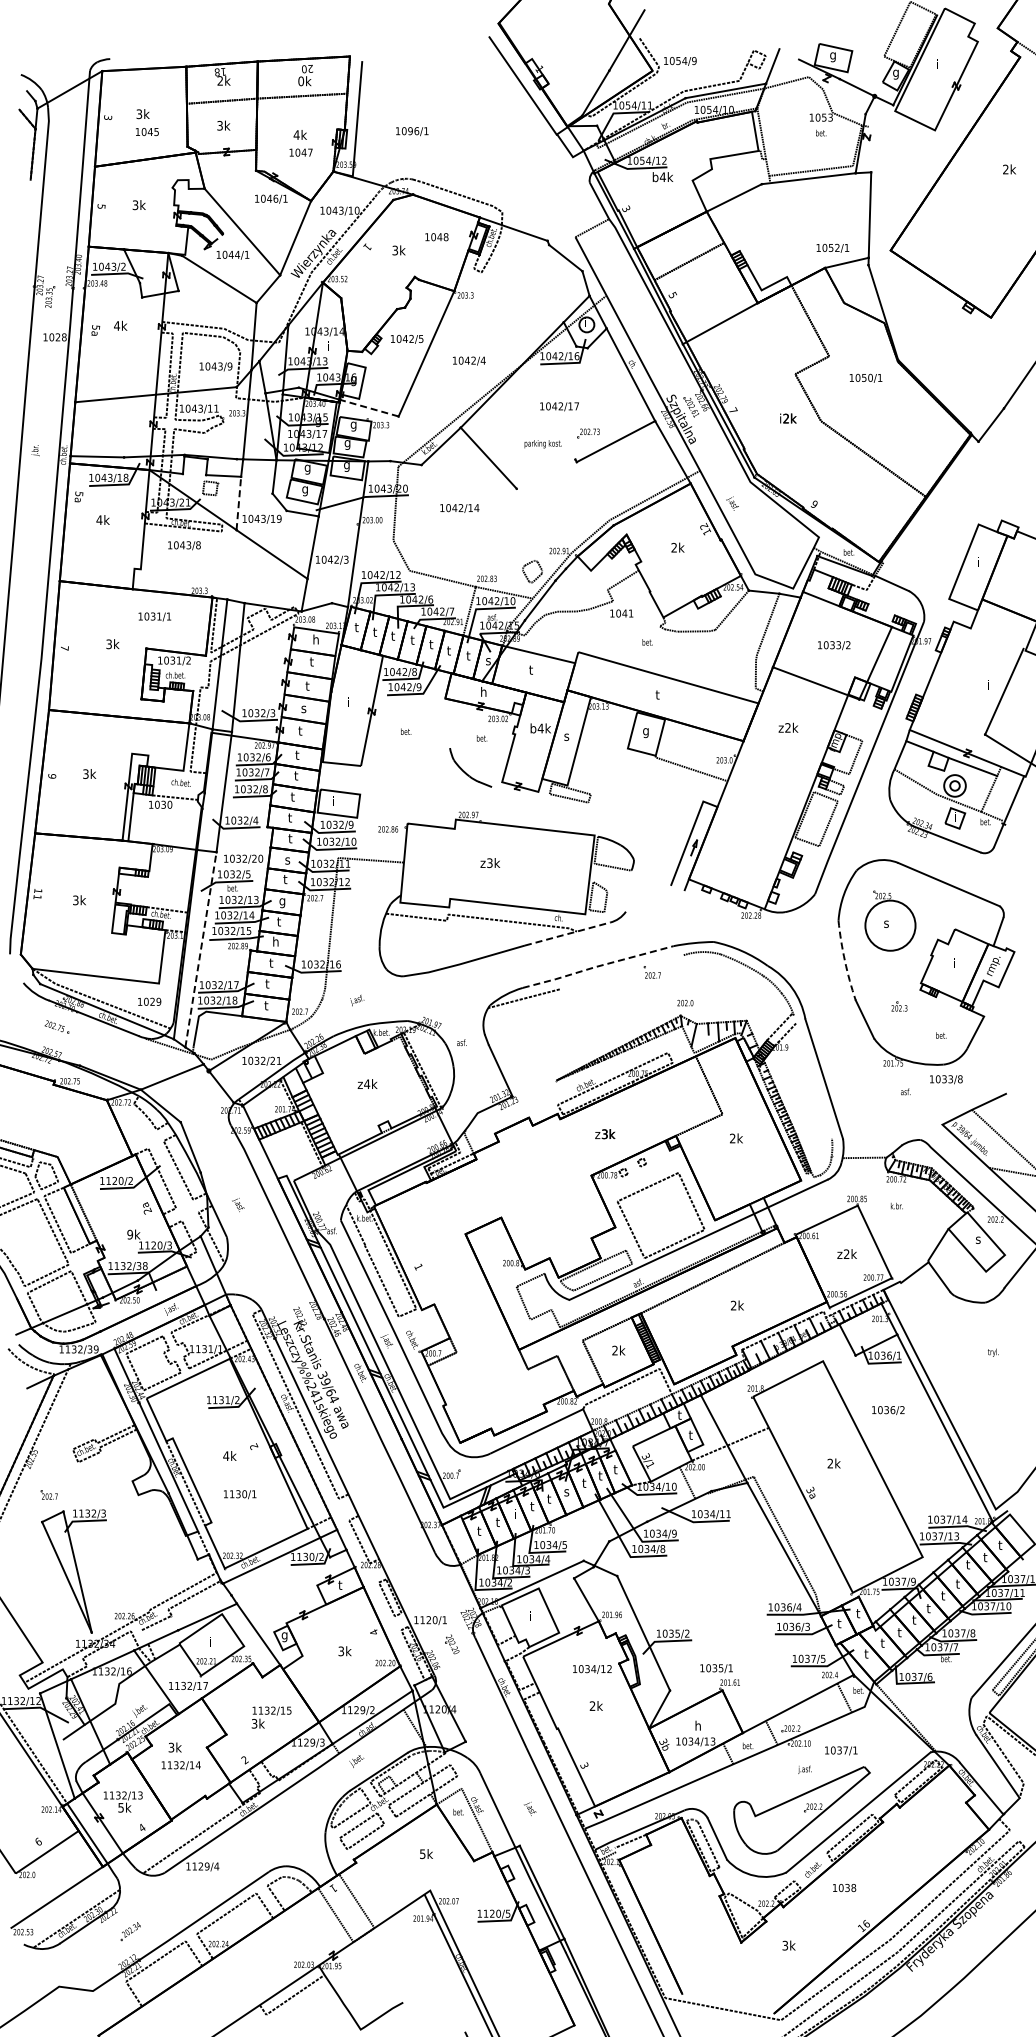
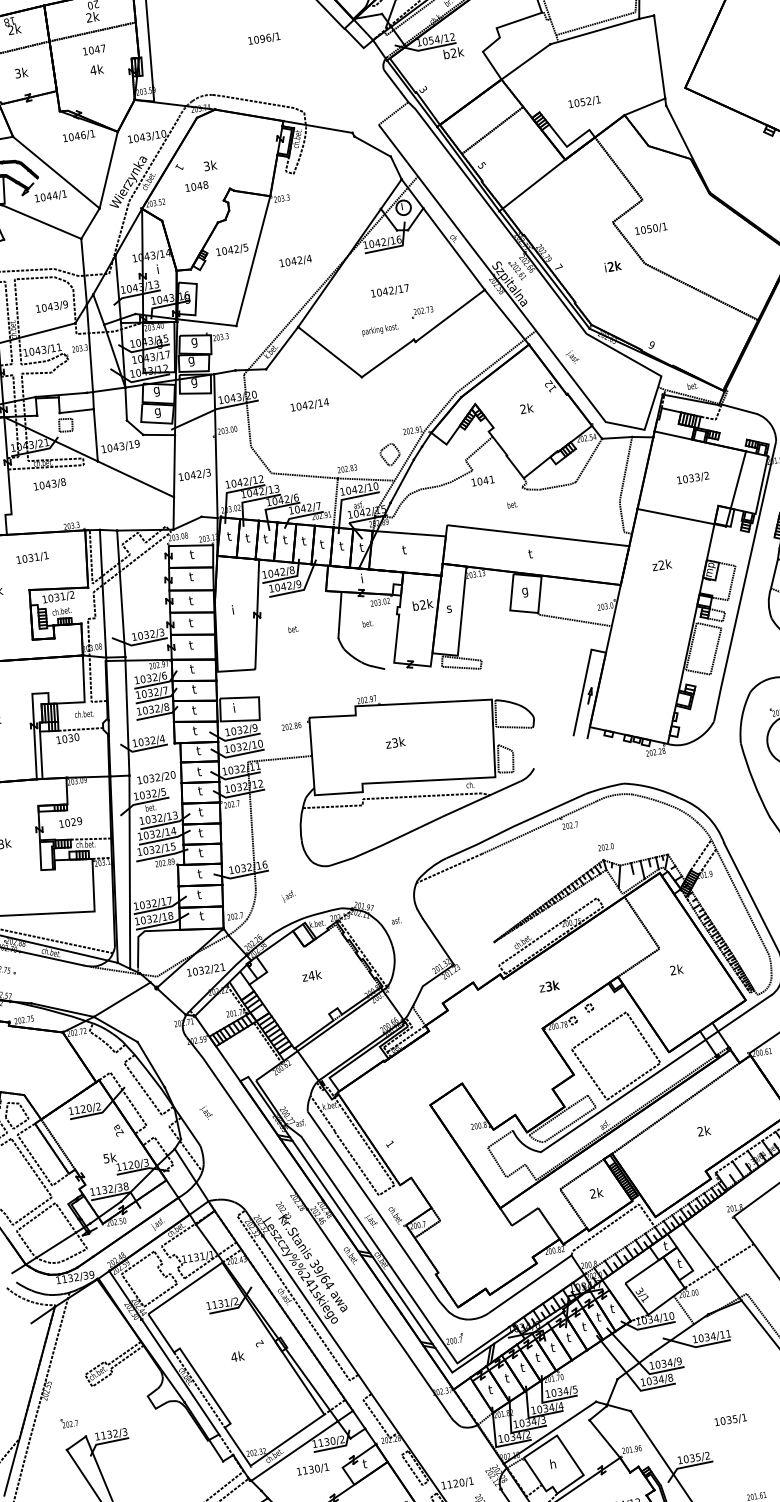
text: (301, 81) -> (89, 17), 0k -> 2k
text: (412, 131) -> (264, 38), moved
text: (300, 152) -> (93, 49), moved
text: (662, 176) -> (453, 52), b4k -> b2k
text: (436, 237) -> (196, 186), moved
text: (832, 248) -> (584, 102), moved
text: (865, 377) -> (650, 228), moved
line: (368, 408) -> (206, 323), dashed -> solid
line: (545, 473) -> (387, 357), added
line: (238, 503) -> (95, 435), dashed -> solid
text: (315, 639) -> (191, 554), h -> t
text: (488, 660) -> (361, 547), s -> t
text: (483, 691) -> (361, 578), h -> i
text: (303, 708) -> (190, 623), s -> t
line: (455, 725) -> (340, 615), added
text: (540, 728) -> (422, 604), b4k -> b2k
text: (287, 859) -> (199, 771), s -> t
text: (282, 902) -> (201, 813), g -> t
line: (567, 934) -> (481, 799), dashed -> solid
text: (275, 941) -> (200, 852), h -> t
line: (200, 949) -> (129, 872), dashed -> solid
arc: (844, 961) -> (753, 781), dashed -> solid
line: (597, 966) -> (515, 825), dashed -> solid
line: (621, 972) -> (539, 827), added
text: (149, 1001) -> (70, 822), moved
line: (812, 1076) -> (740, 897), added
text: (130, 1234) -> (106, 1158), 9k -> 5k
text: (566, 1491) -> (568, 1337), s -> t
text: (240, 1494) -> (313, 1469), moved
text: (515, 1513) -> (522, 1366), i -> t
text: (529, 1616) -> (552, 1464), i -> h
text: (716, 1668) -> (730, 1420), moved

